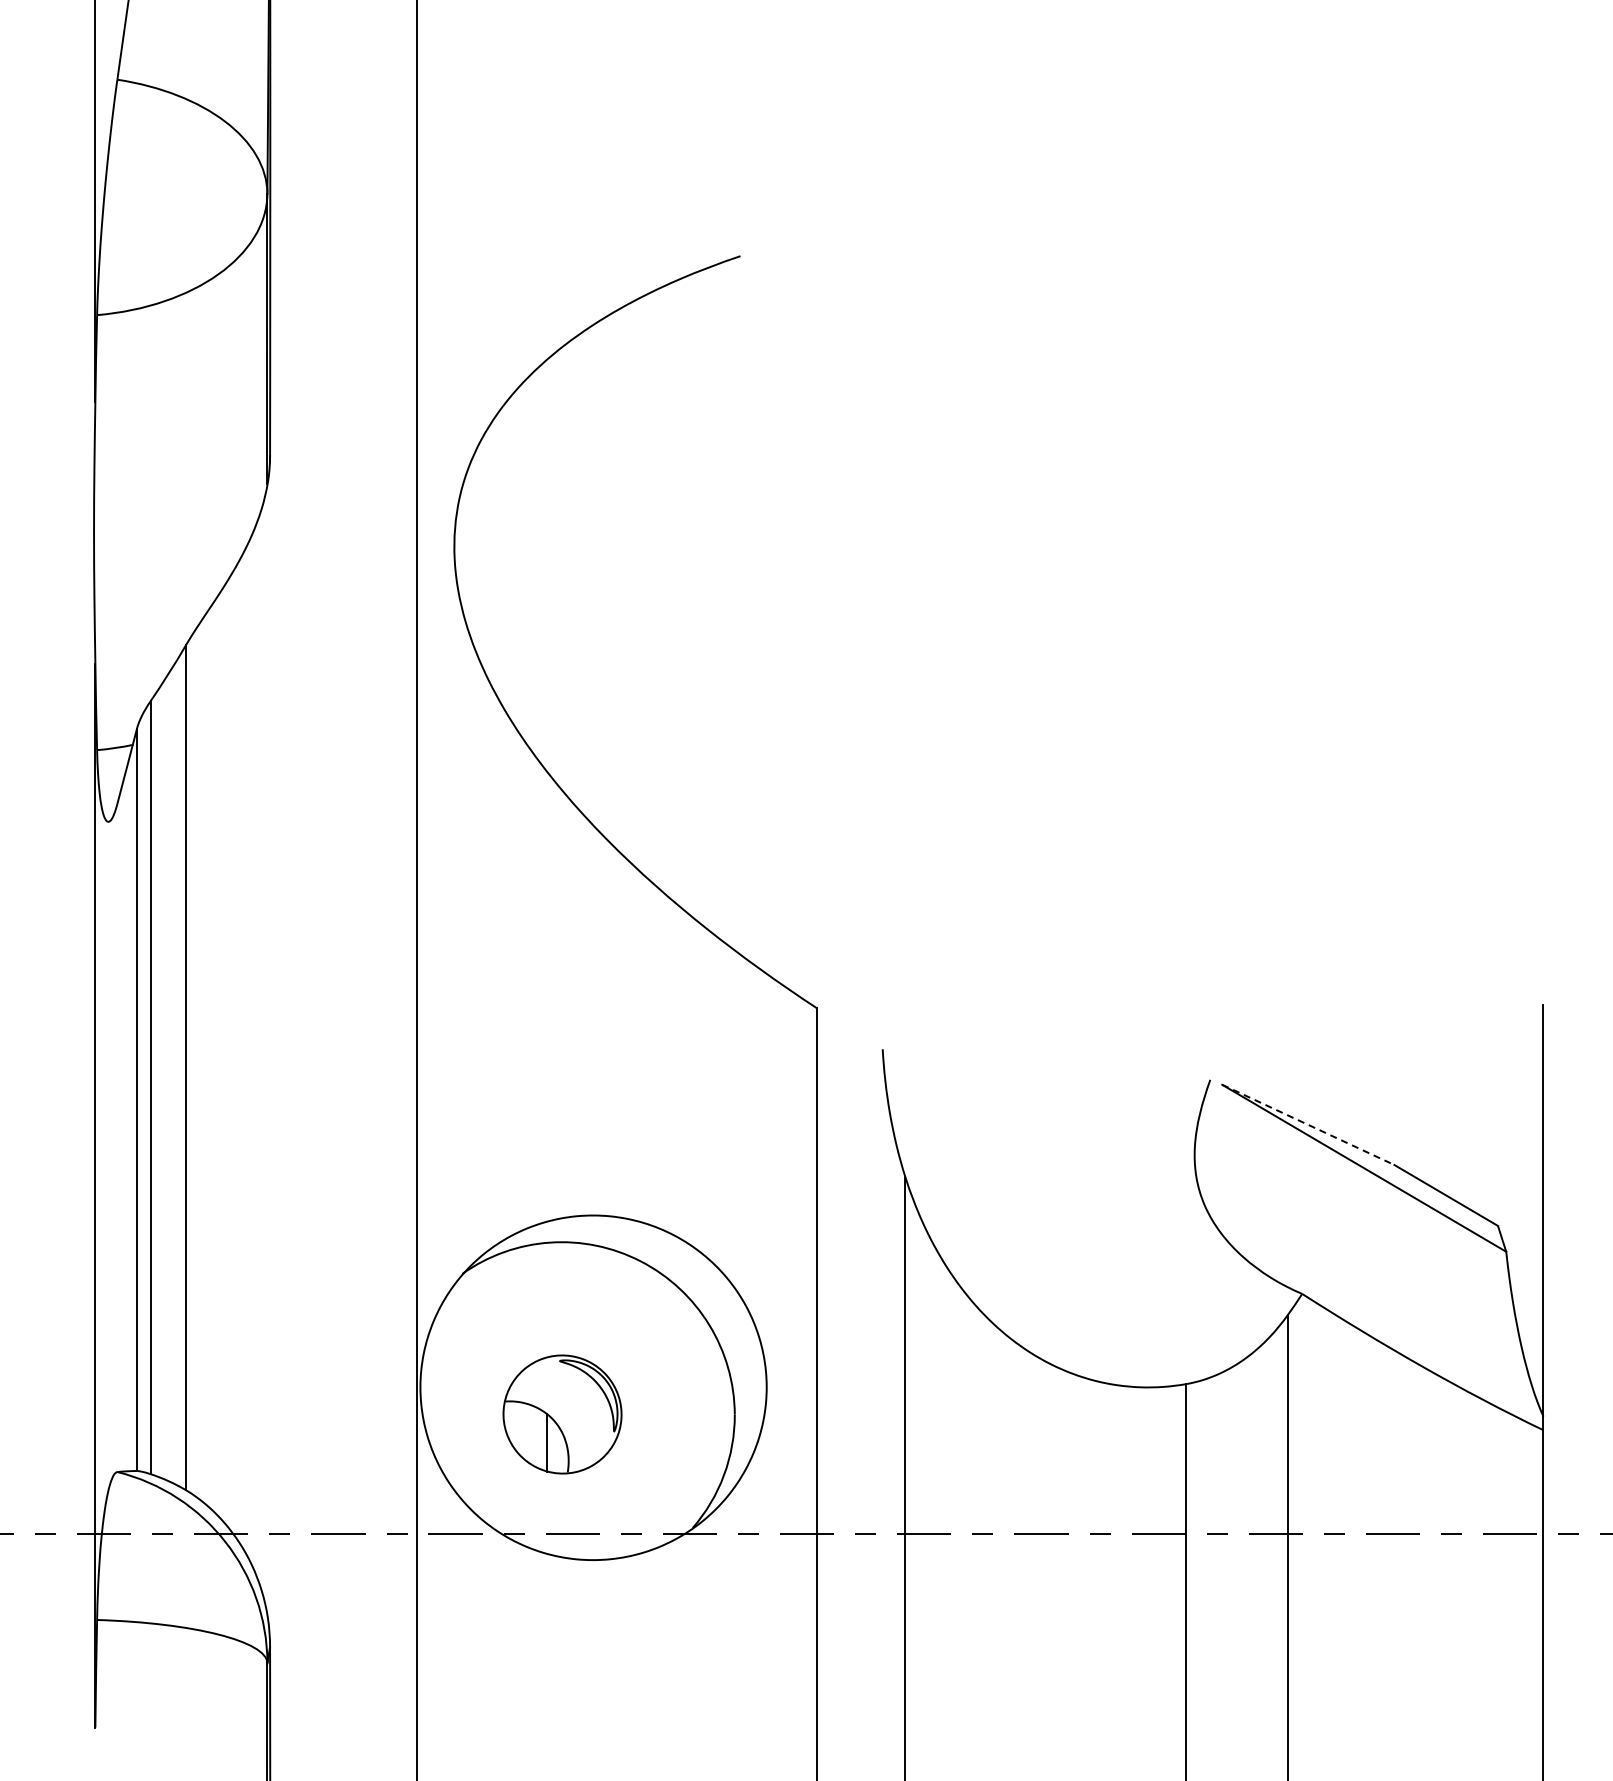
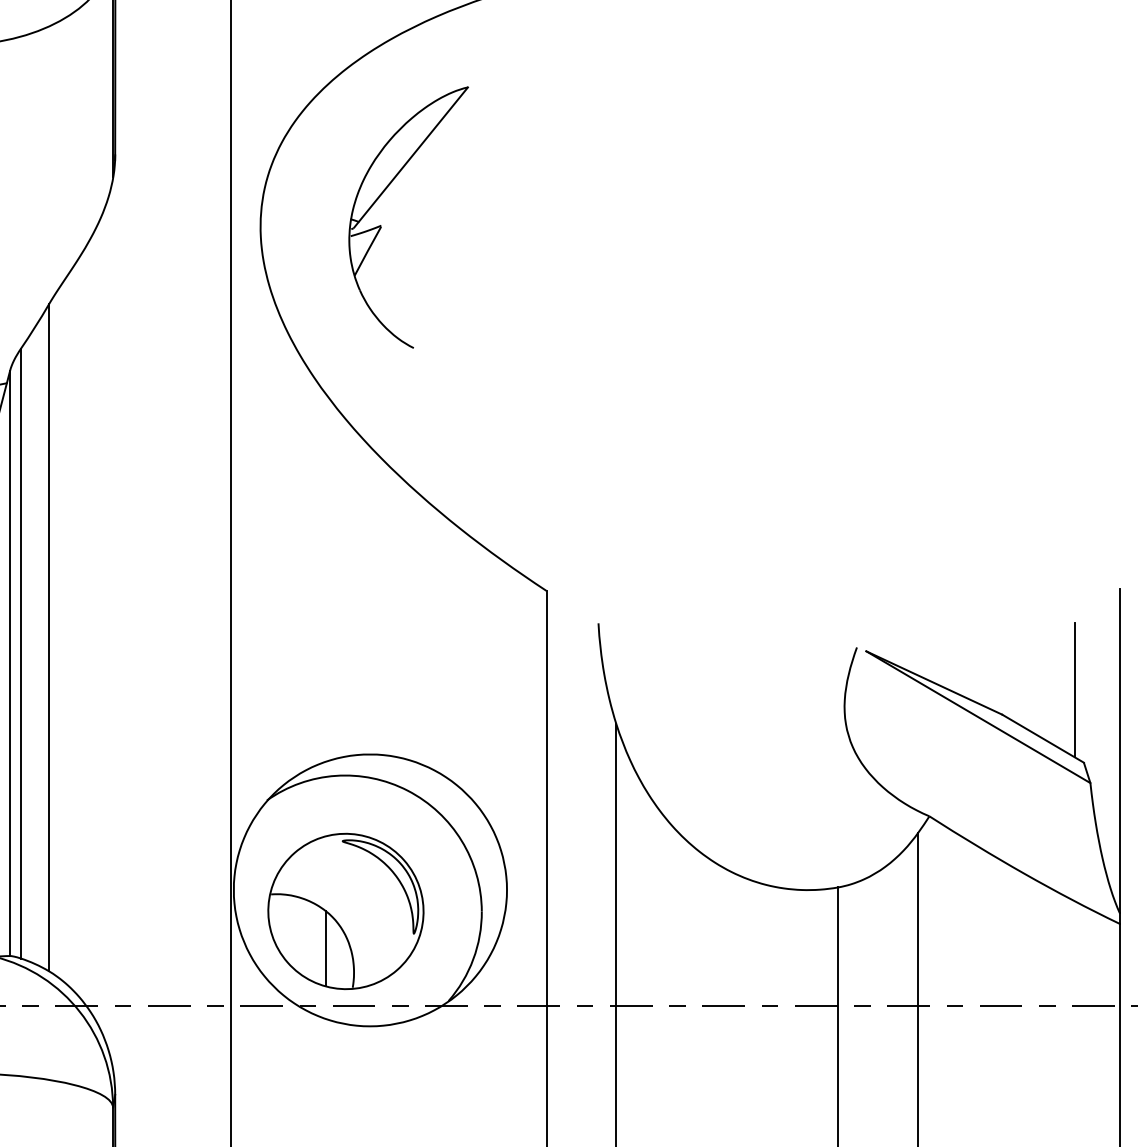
part: (607, 544) -> (381, 225), added
line: (1308, 1124) -> (934, 682), dashed -> solid
line: (1486, 1133) -> (1074, 689), added
part: (562, 1414) -> (345, 911), size x1.67

